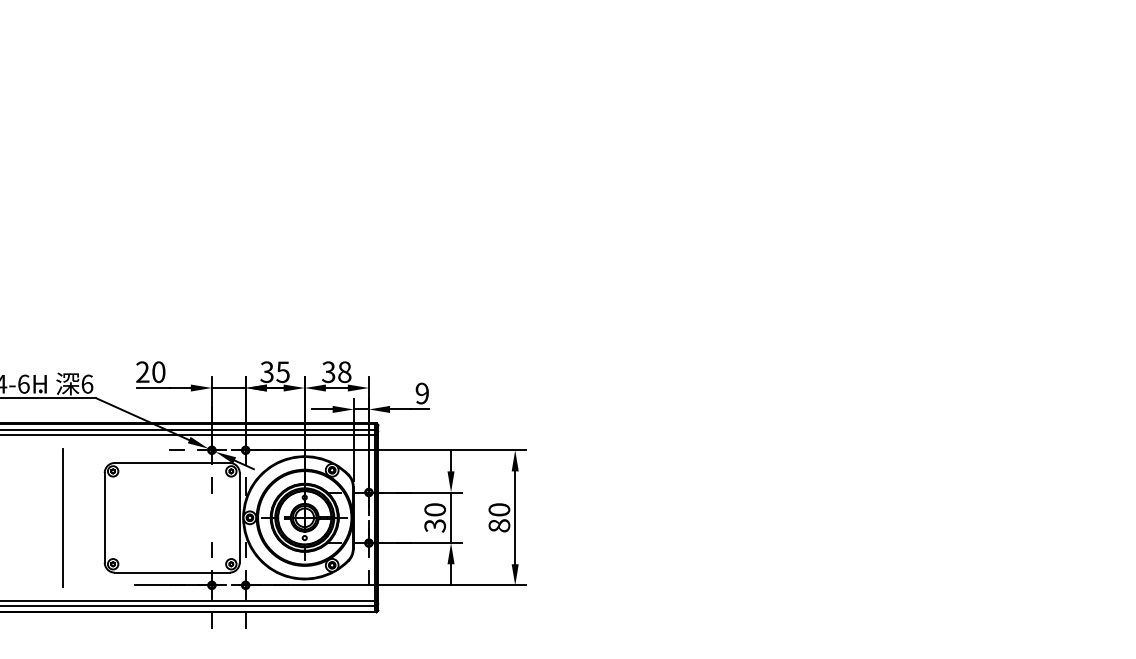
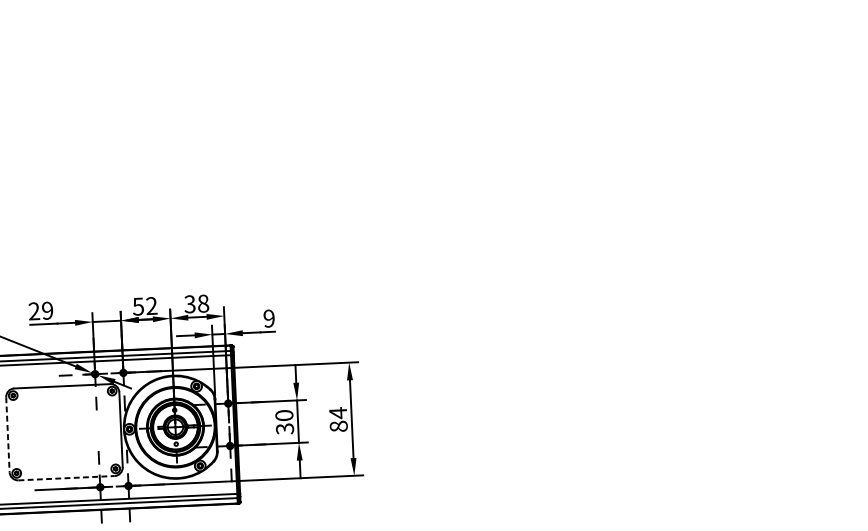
text: (158, 372) -> (47, 311), 20 -> 29
text: (275, 372) -> (145, 306), 35 -> 52
text: (499, 509) -> (338, 412), 80 -> 84
line: (104, 517) -> (7, 434), solid -> dashed
line: (172, 572) -> (66, 478), solid -> dashed

